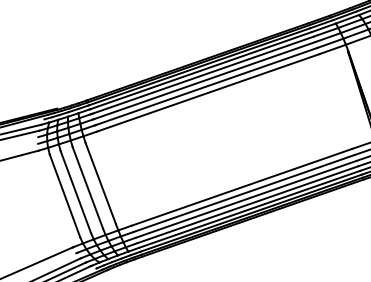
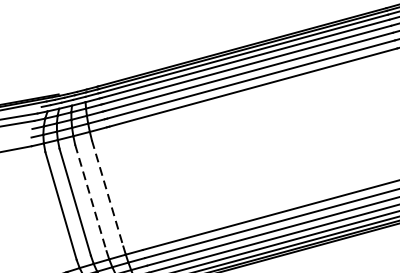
line: (100, 183) -> (107, 193), solid -> dashed
line: (87, 187) -> (90, 197), solid -> dashed

